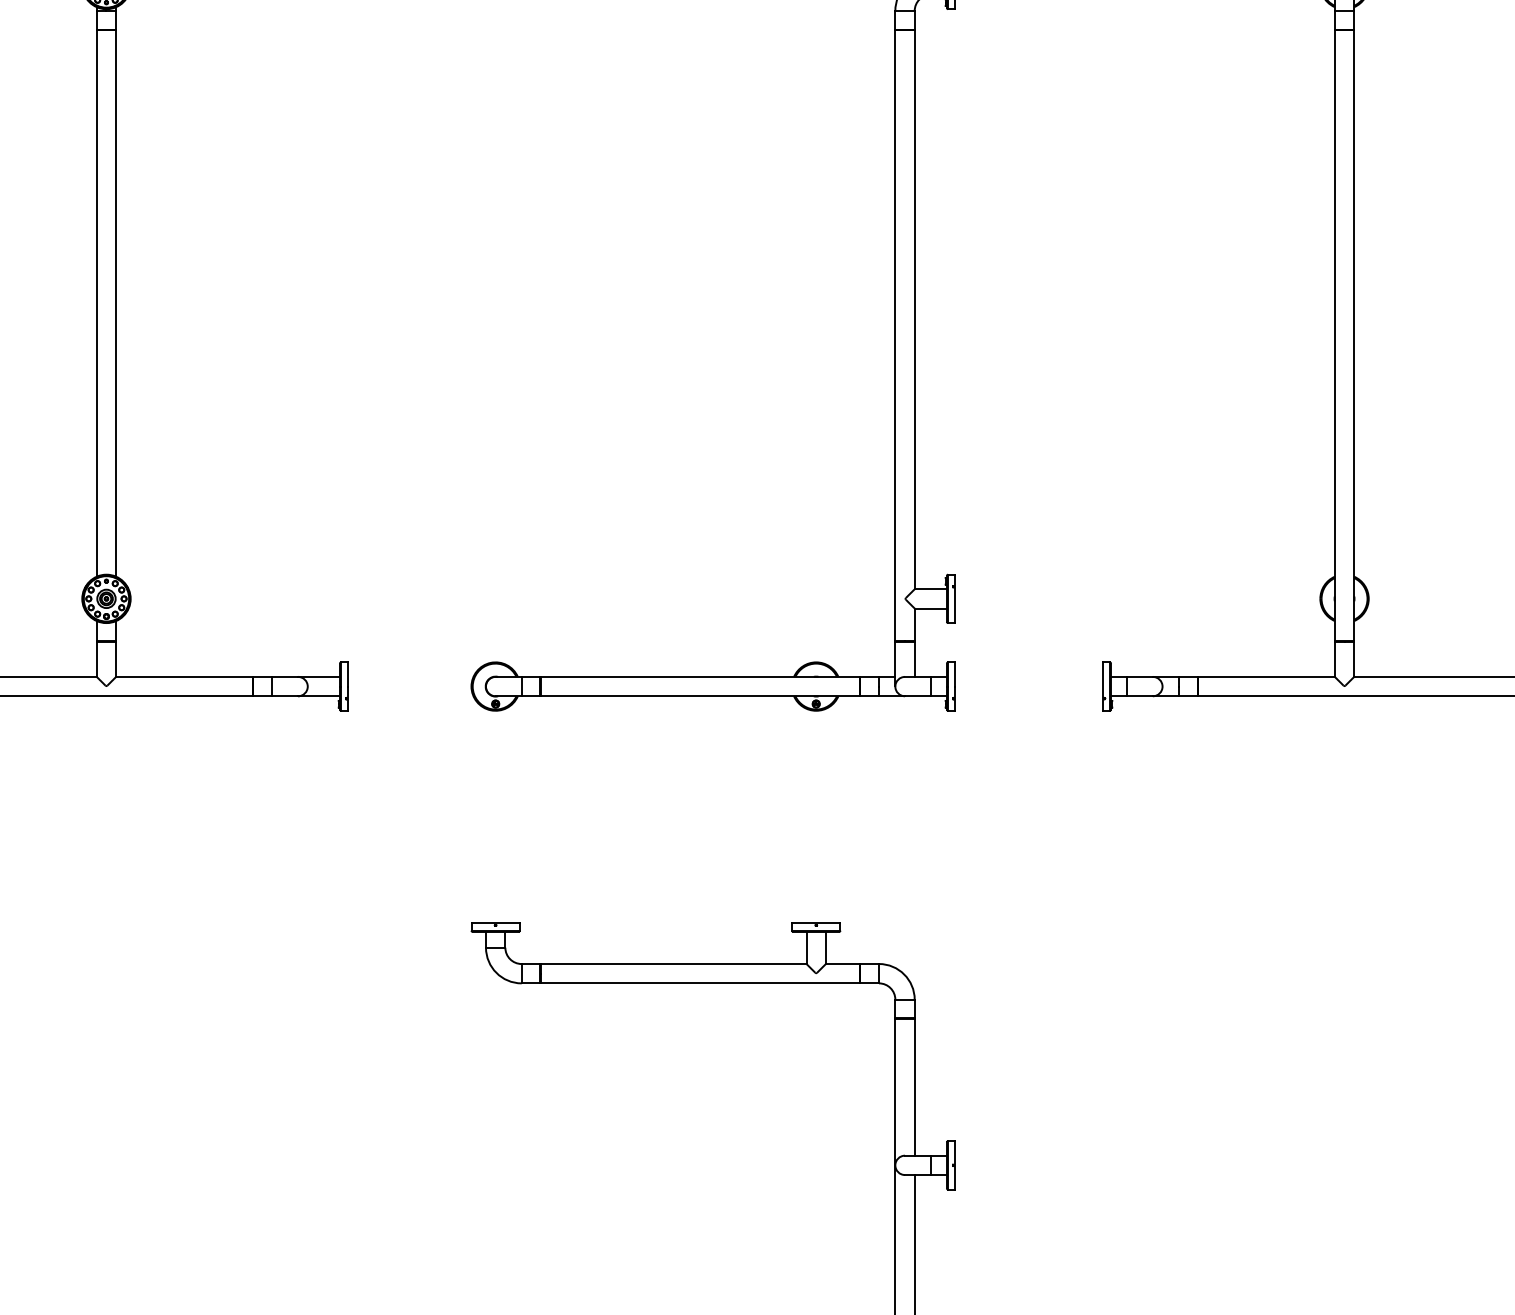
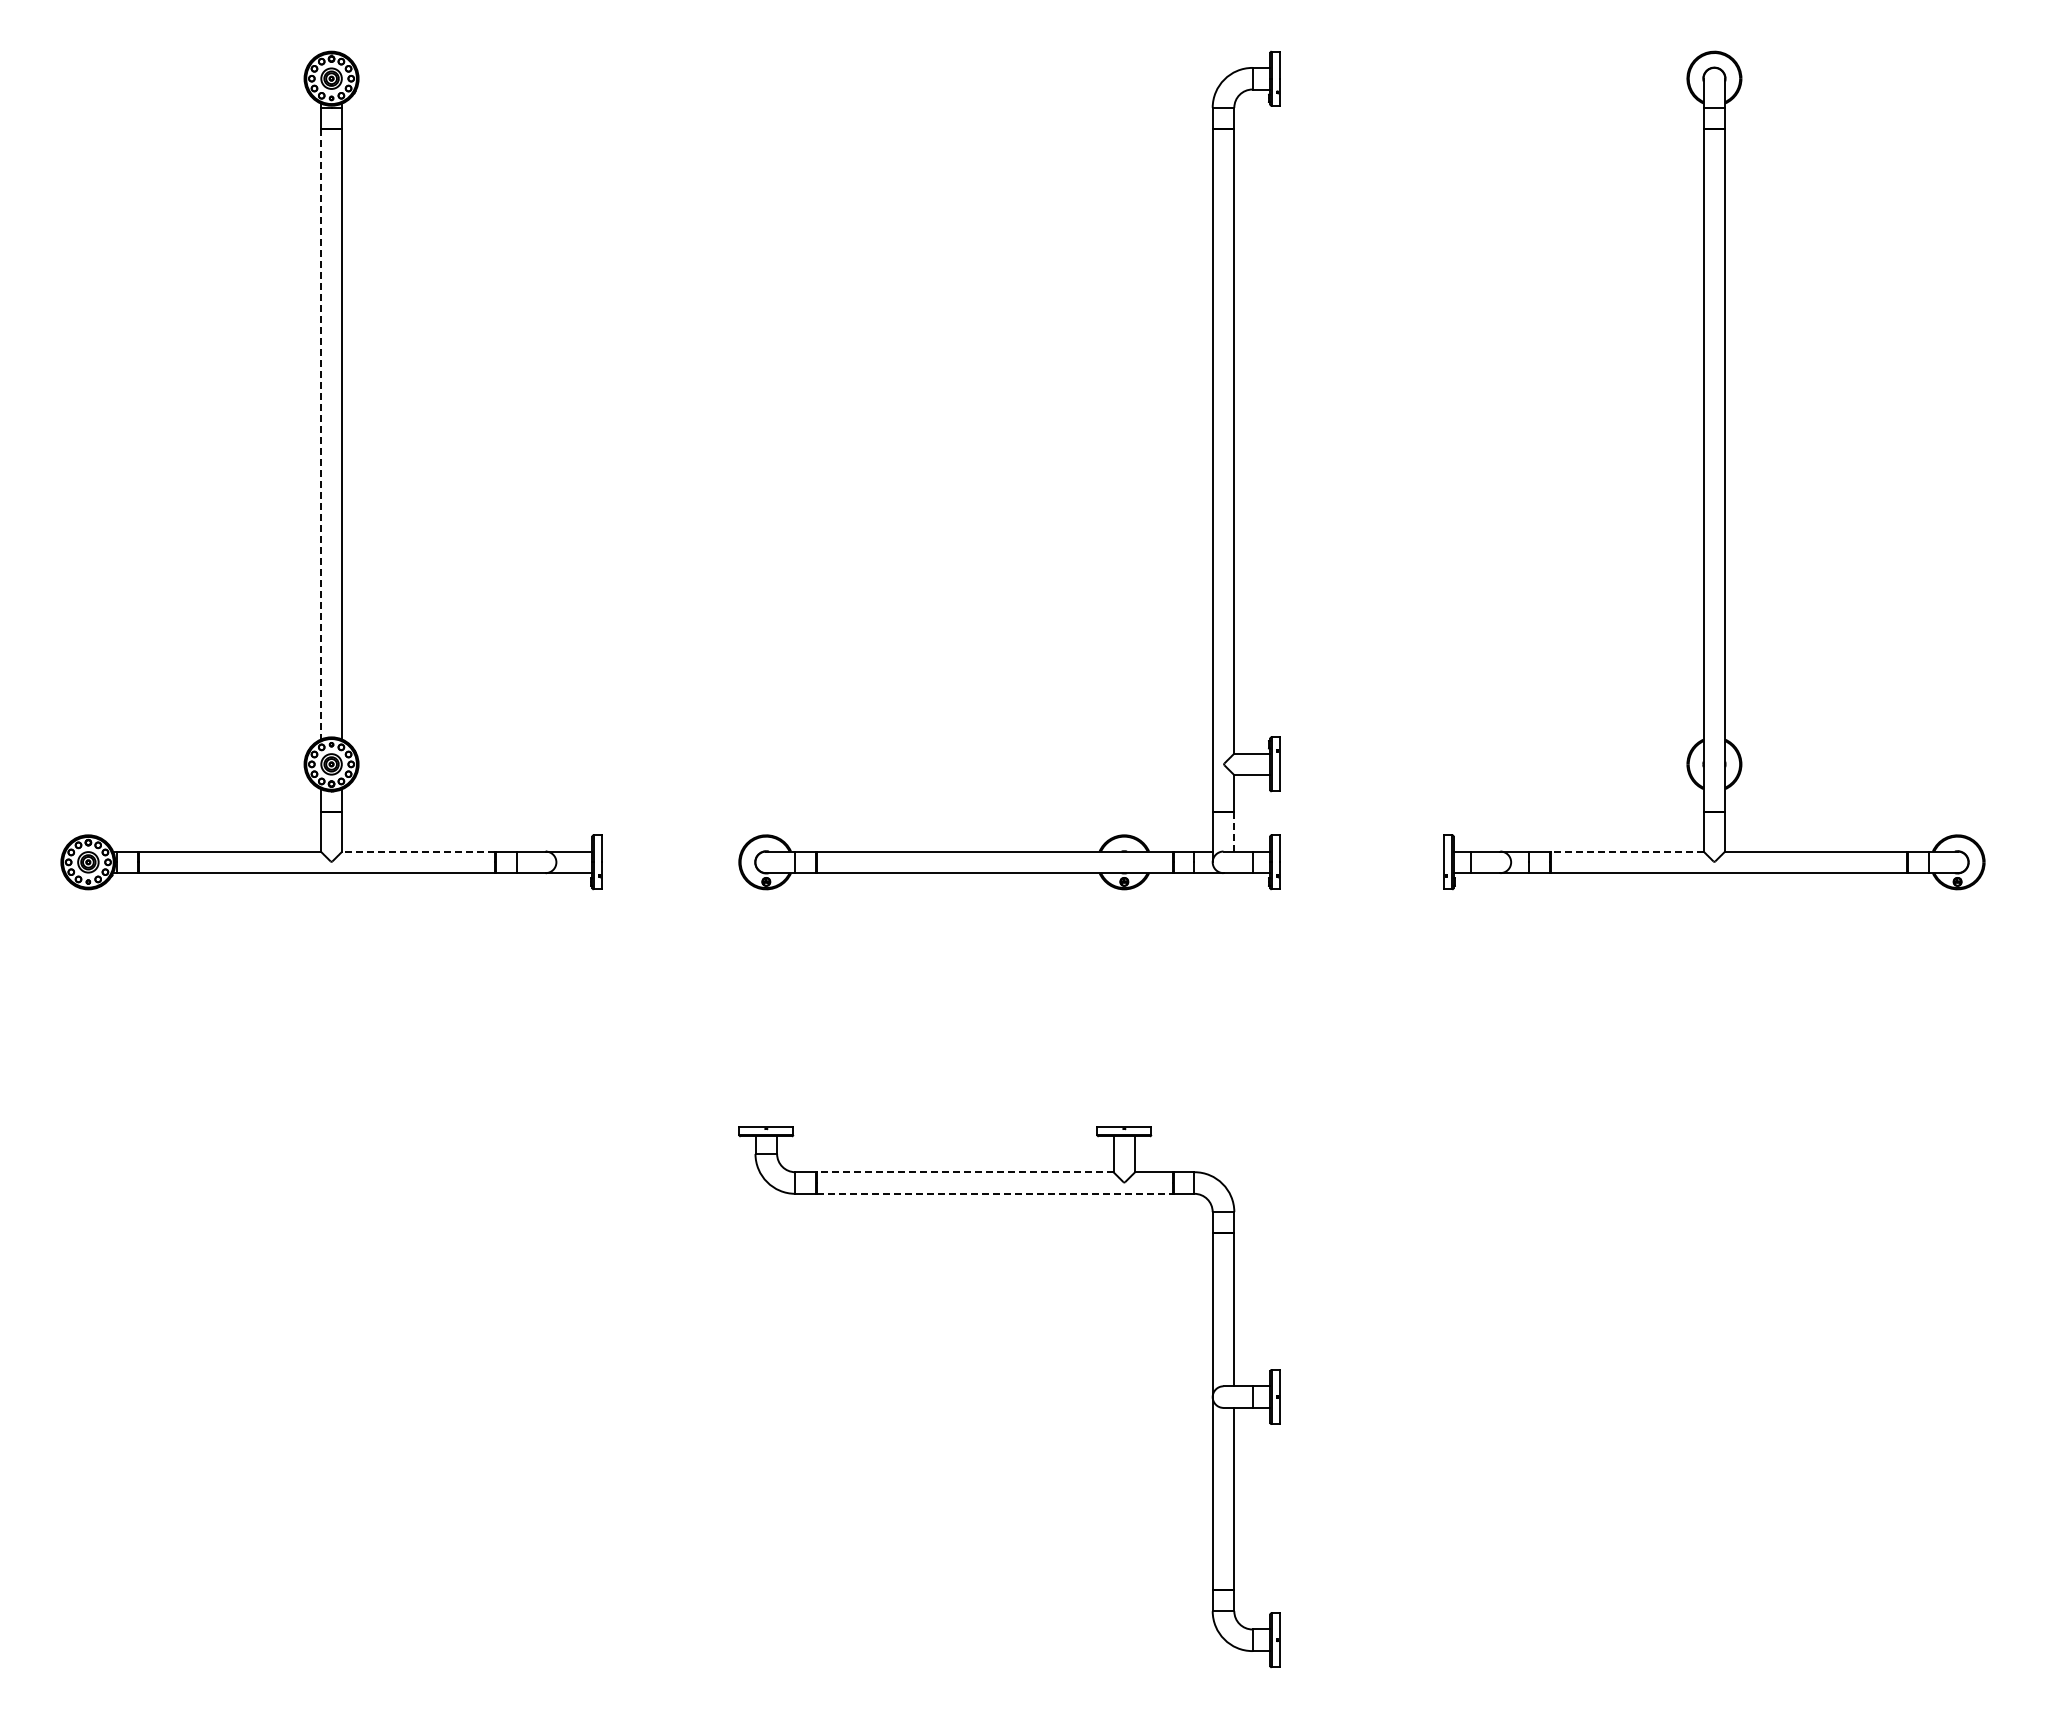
line: (96, 303) -> (320, 434), solid -> dashed
line: (914, 658) -> (1234, 831), solid -> dashed
line: (184, 676) -> (418, 851), solid -> dashed
line: (1265, 676) -> (1626, 851), solid -> dashed
line: (673, 964) -> (964, 1172), solid -> dashed
line: (700, 983) -> (995, 1193), solid -> dashed

